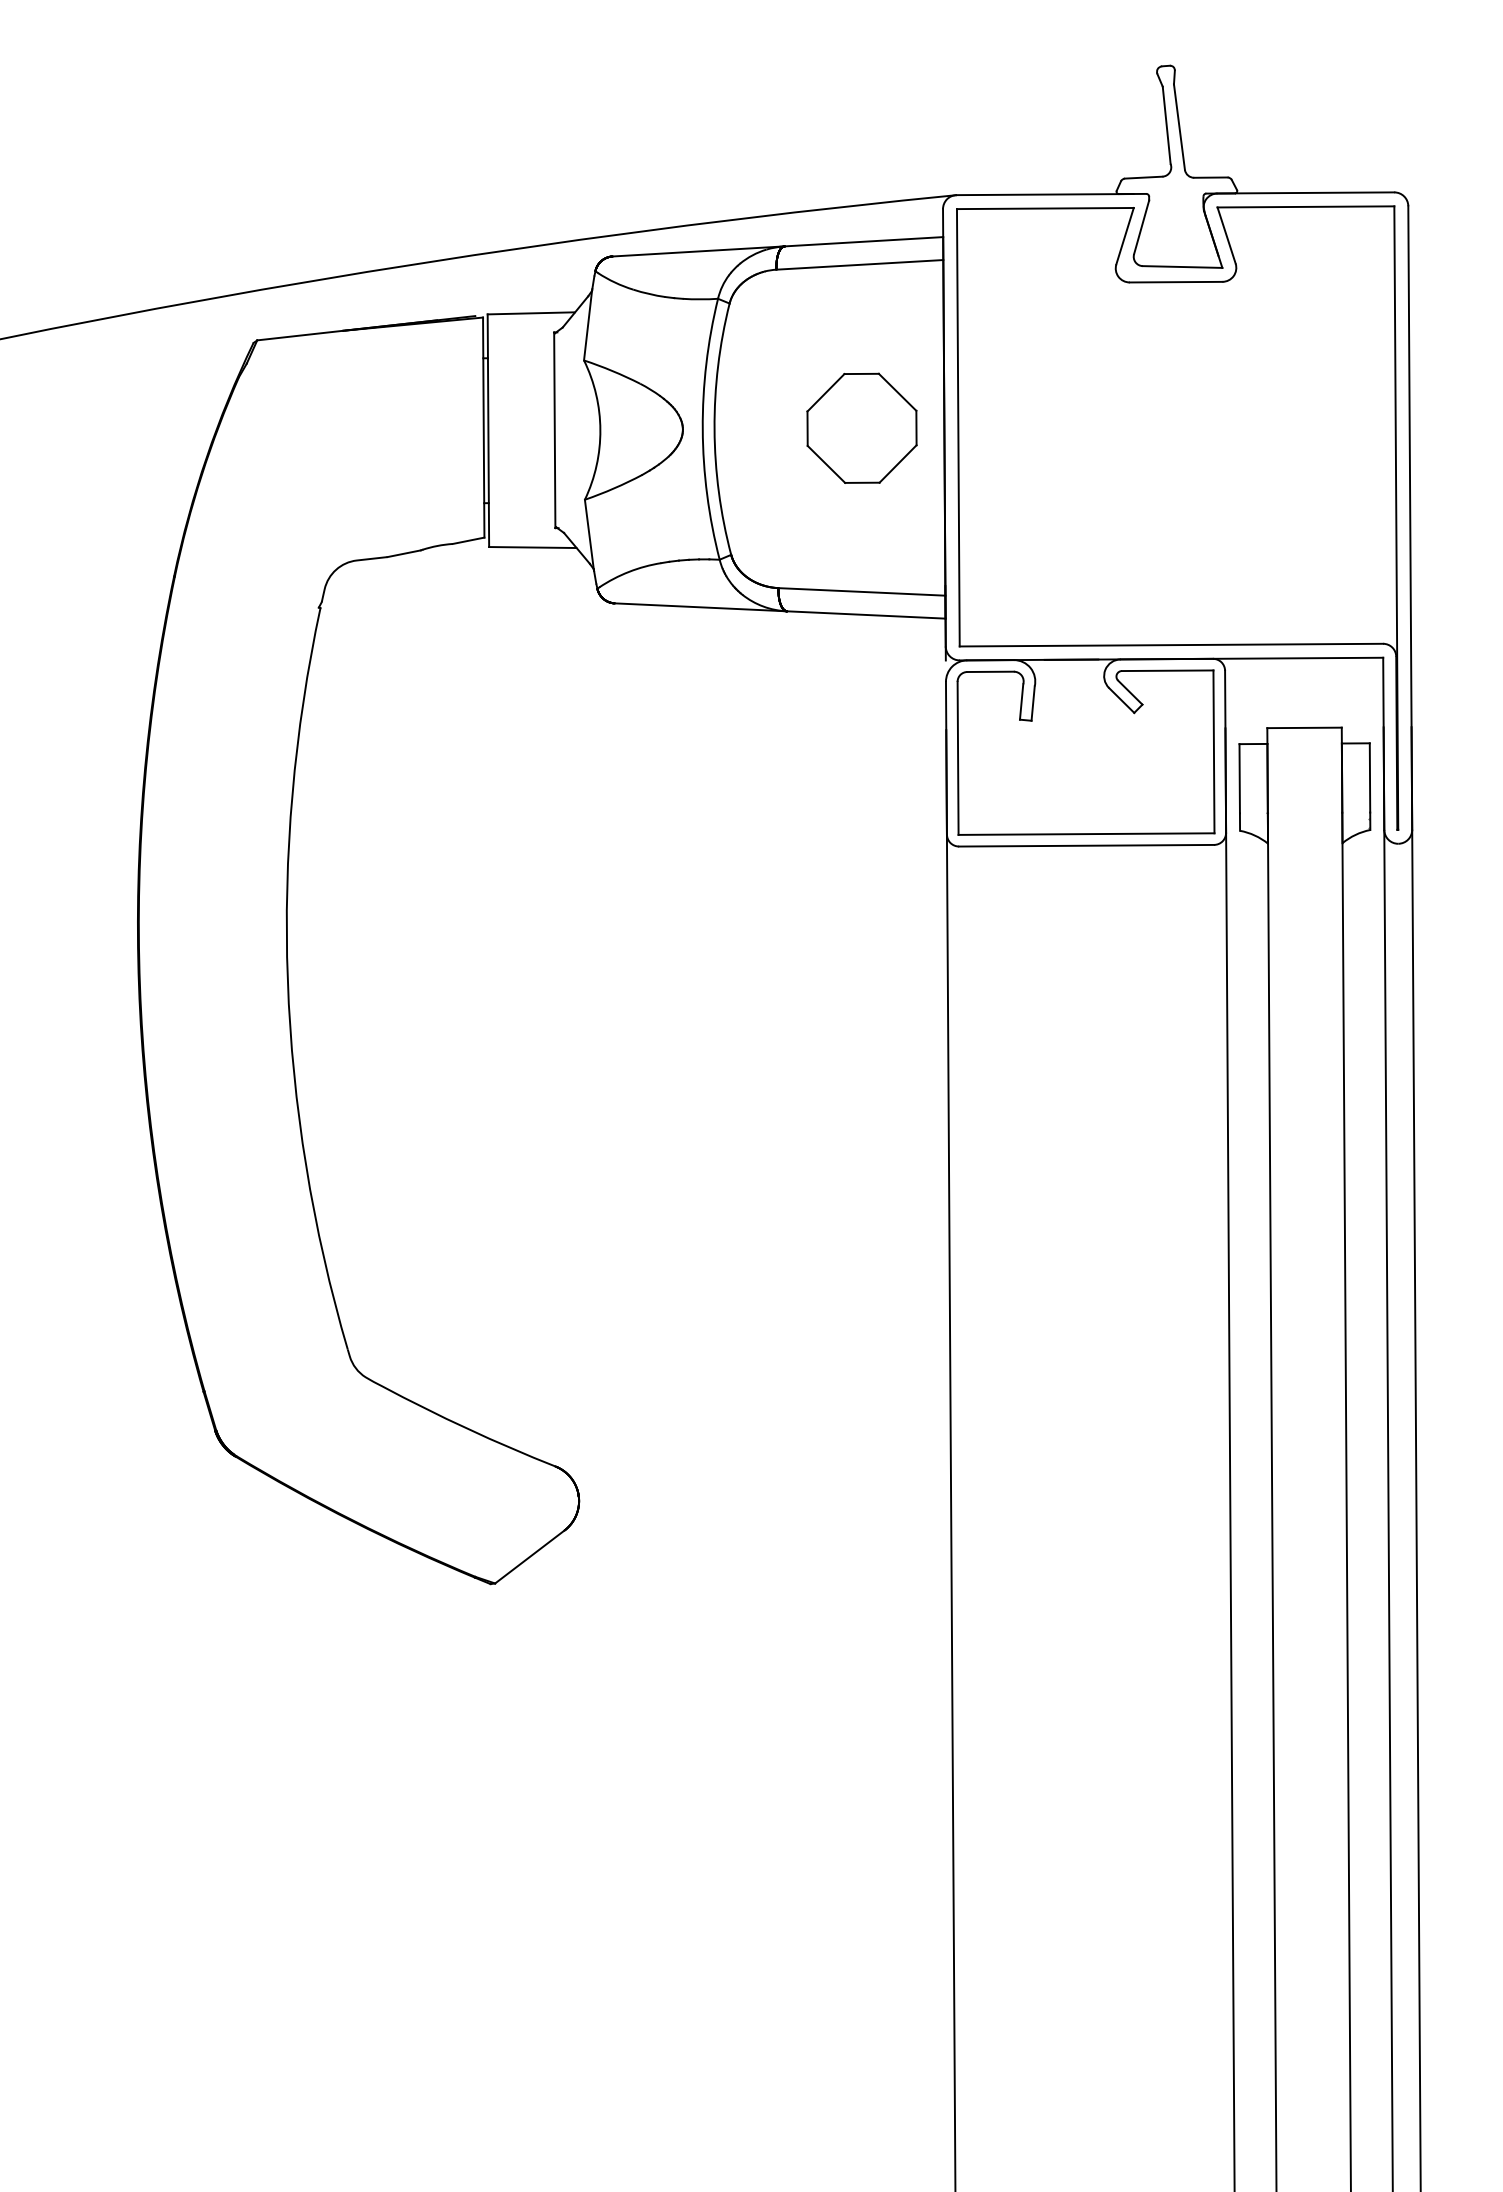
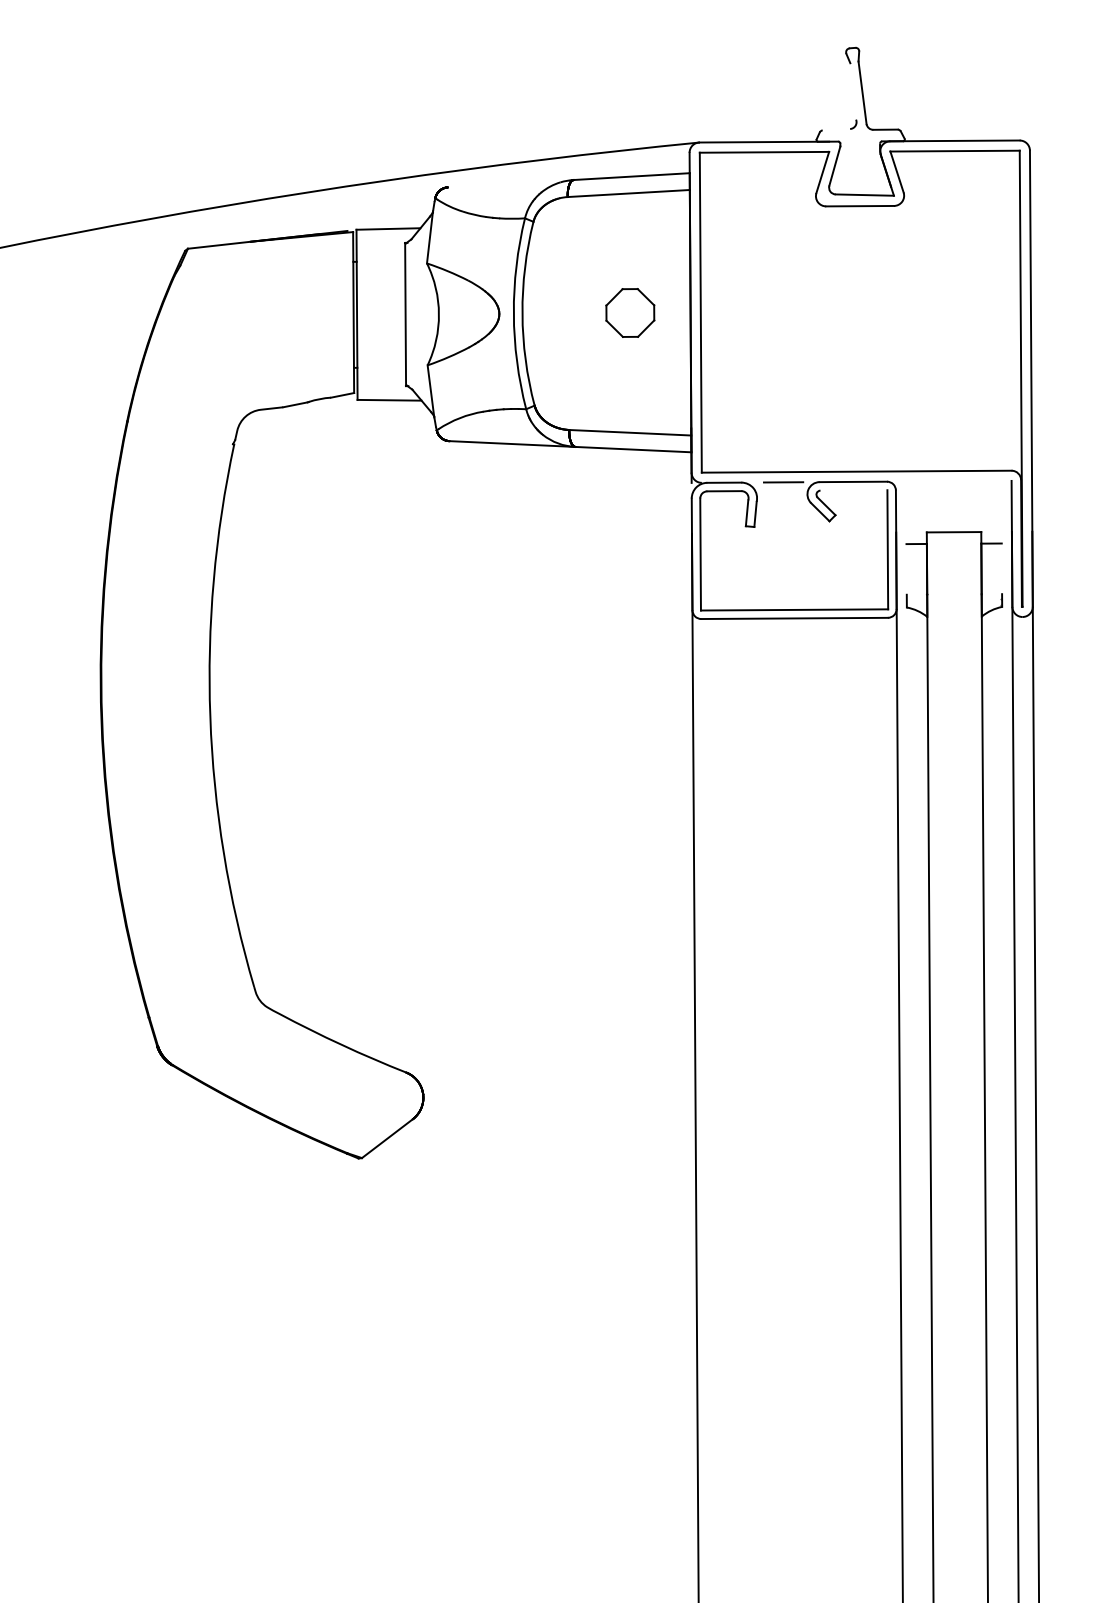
line: (1166, 124) -> (853, 90), removed
line: (1143, 177) -> (836, 129), removed
line: (698, 251) -> (510, 183), removed
part: (861, 427) -> (629, 312), size x0.6
line: (1171, 658) -> (856, 481), removed
line: (1167, 670) -> (853, 490), removed
line: (1369, 777) -> (1001, 568), removed
line: (1239, 778) -> (906, 569), removed

